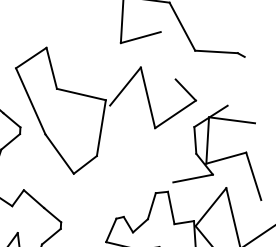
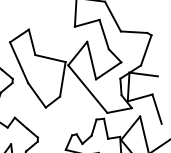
line: (167, 55) -> (103, 34), added
line: (234, 81) -> (145, 50), added
line: (141, 142) -> (87, 88), added

